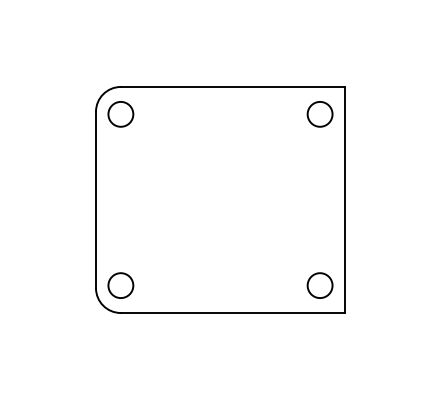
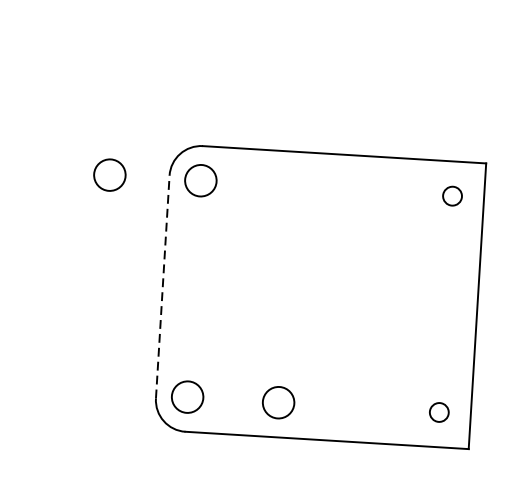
circle: (48, 114) -> (109, 175), added
circle: (319, 114) -> (451, 196), size x0.6
line: (95, 199) -> (162, 286), solid -> dashed
circle: (192, 285) -> (278, 402), added
circle: (319, 285) -> (438, 412), size x0.6

